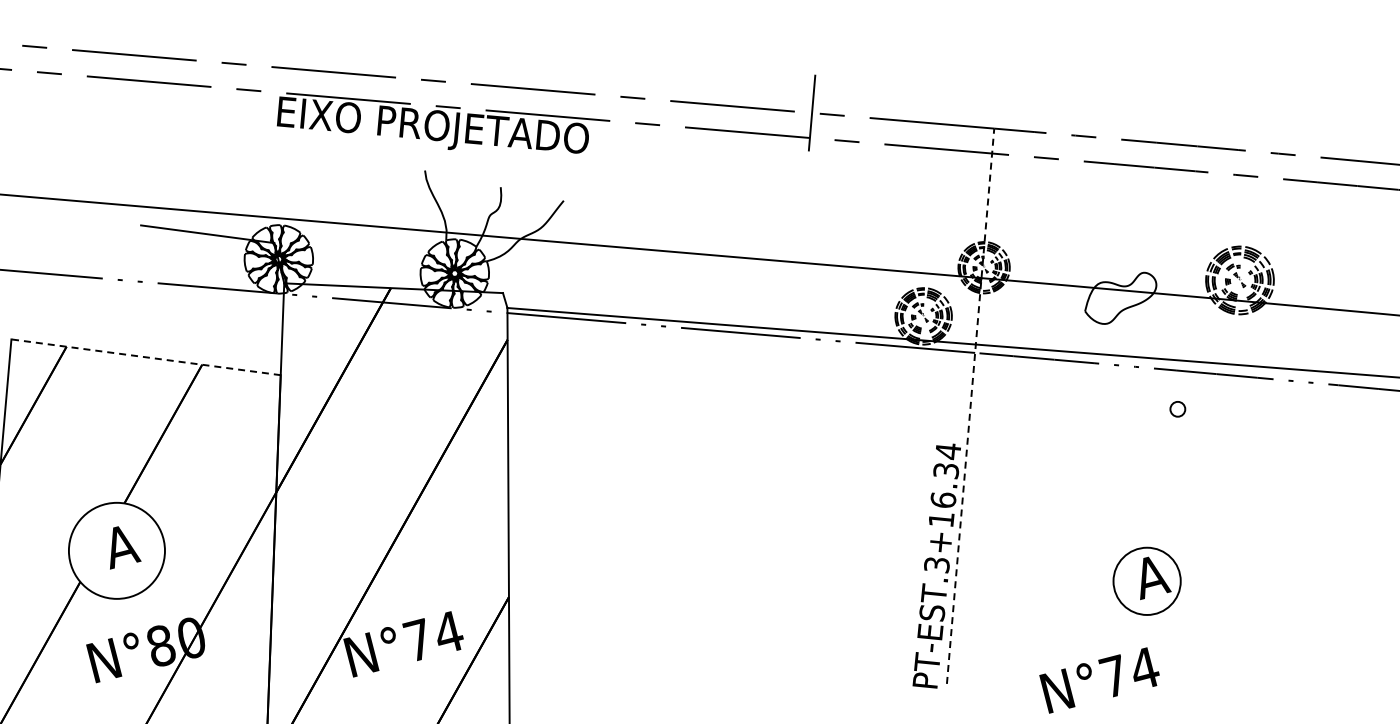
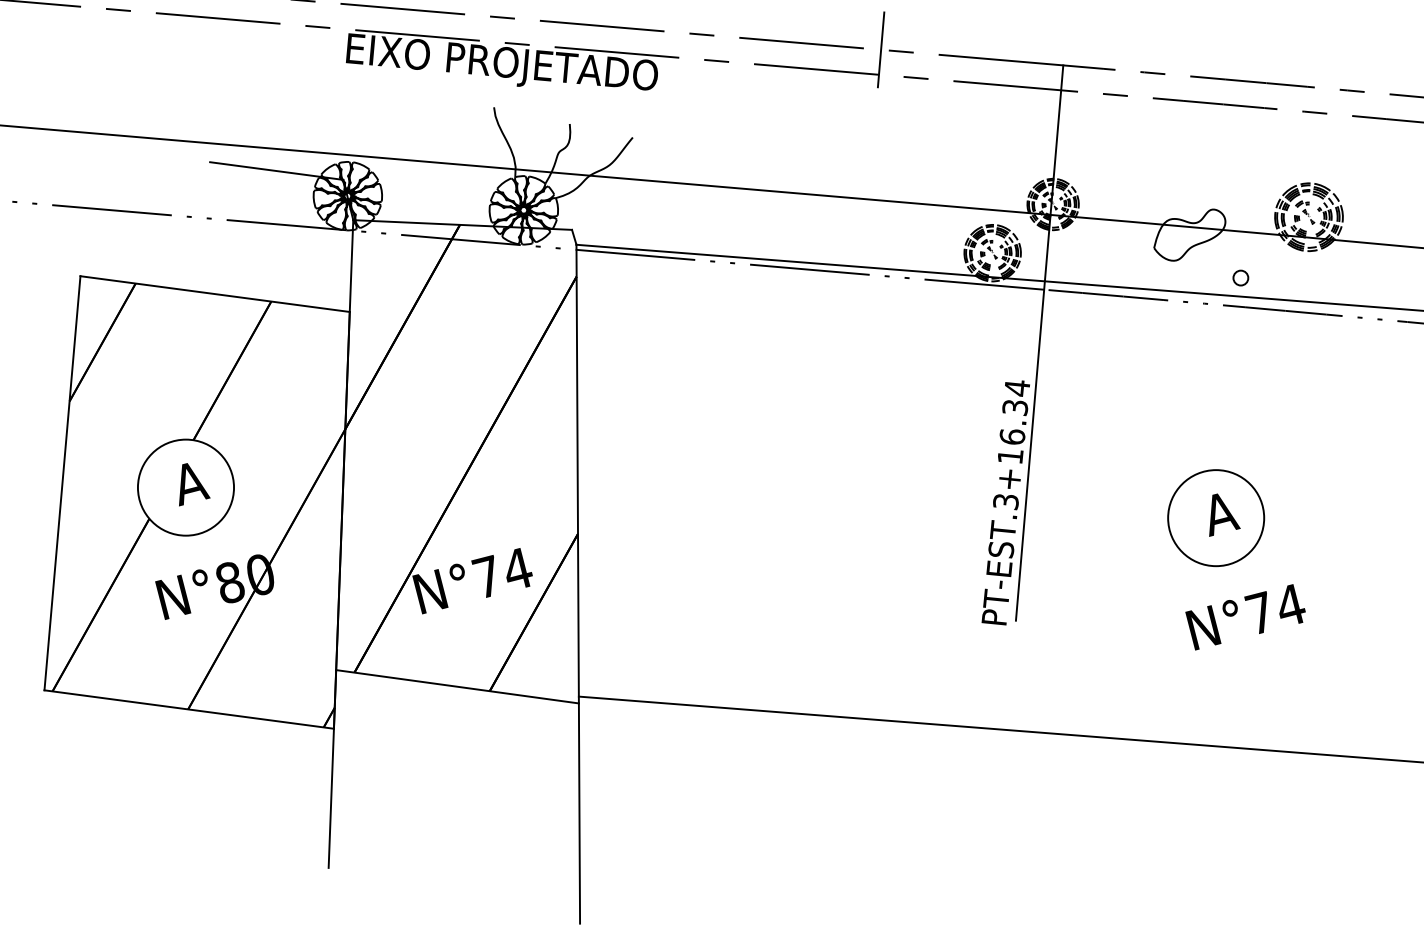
line: (146, 357) -> (215, 294), dashed -> solid
line: (970, 406) -> (1039, 343), dashed -> solid
circle: (1177, 408) -> (1240, 277), moved
circle: (1147, 581) -> (1216, 518), size x1.43
text: (1099, 680) -> (1245, 617), moved

